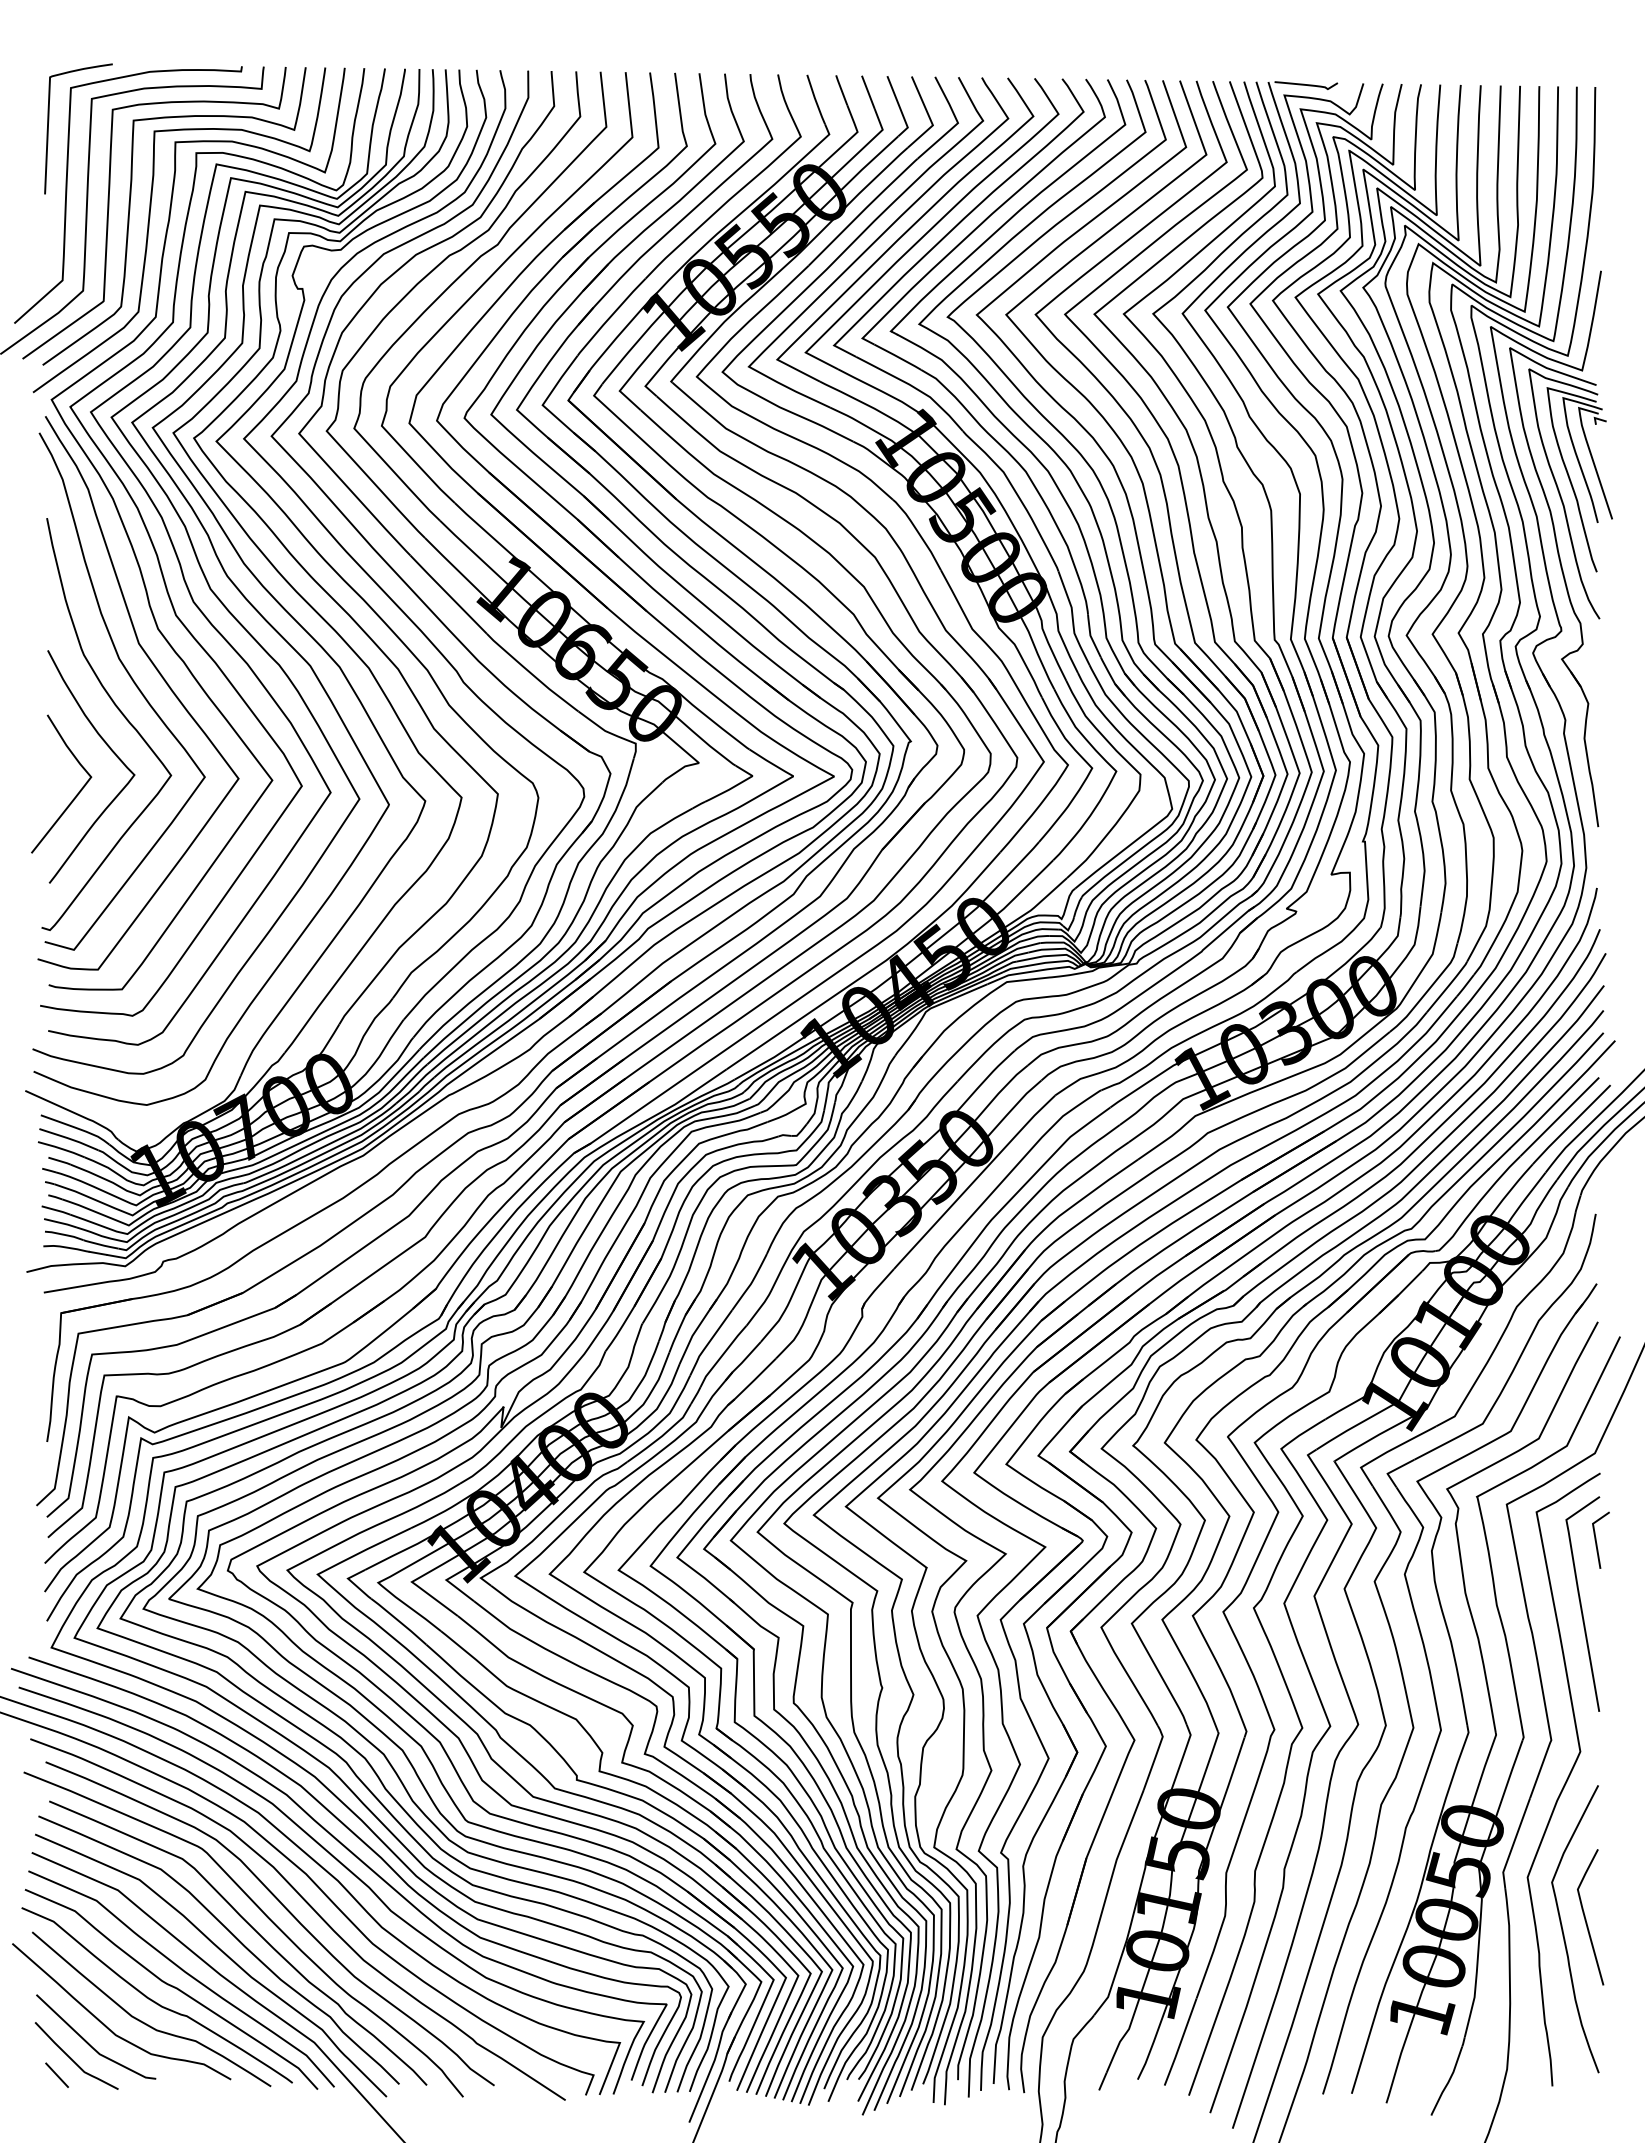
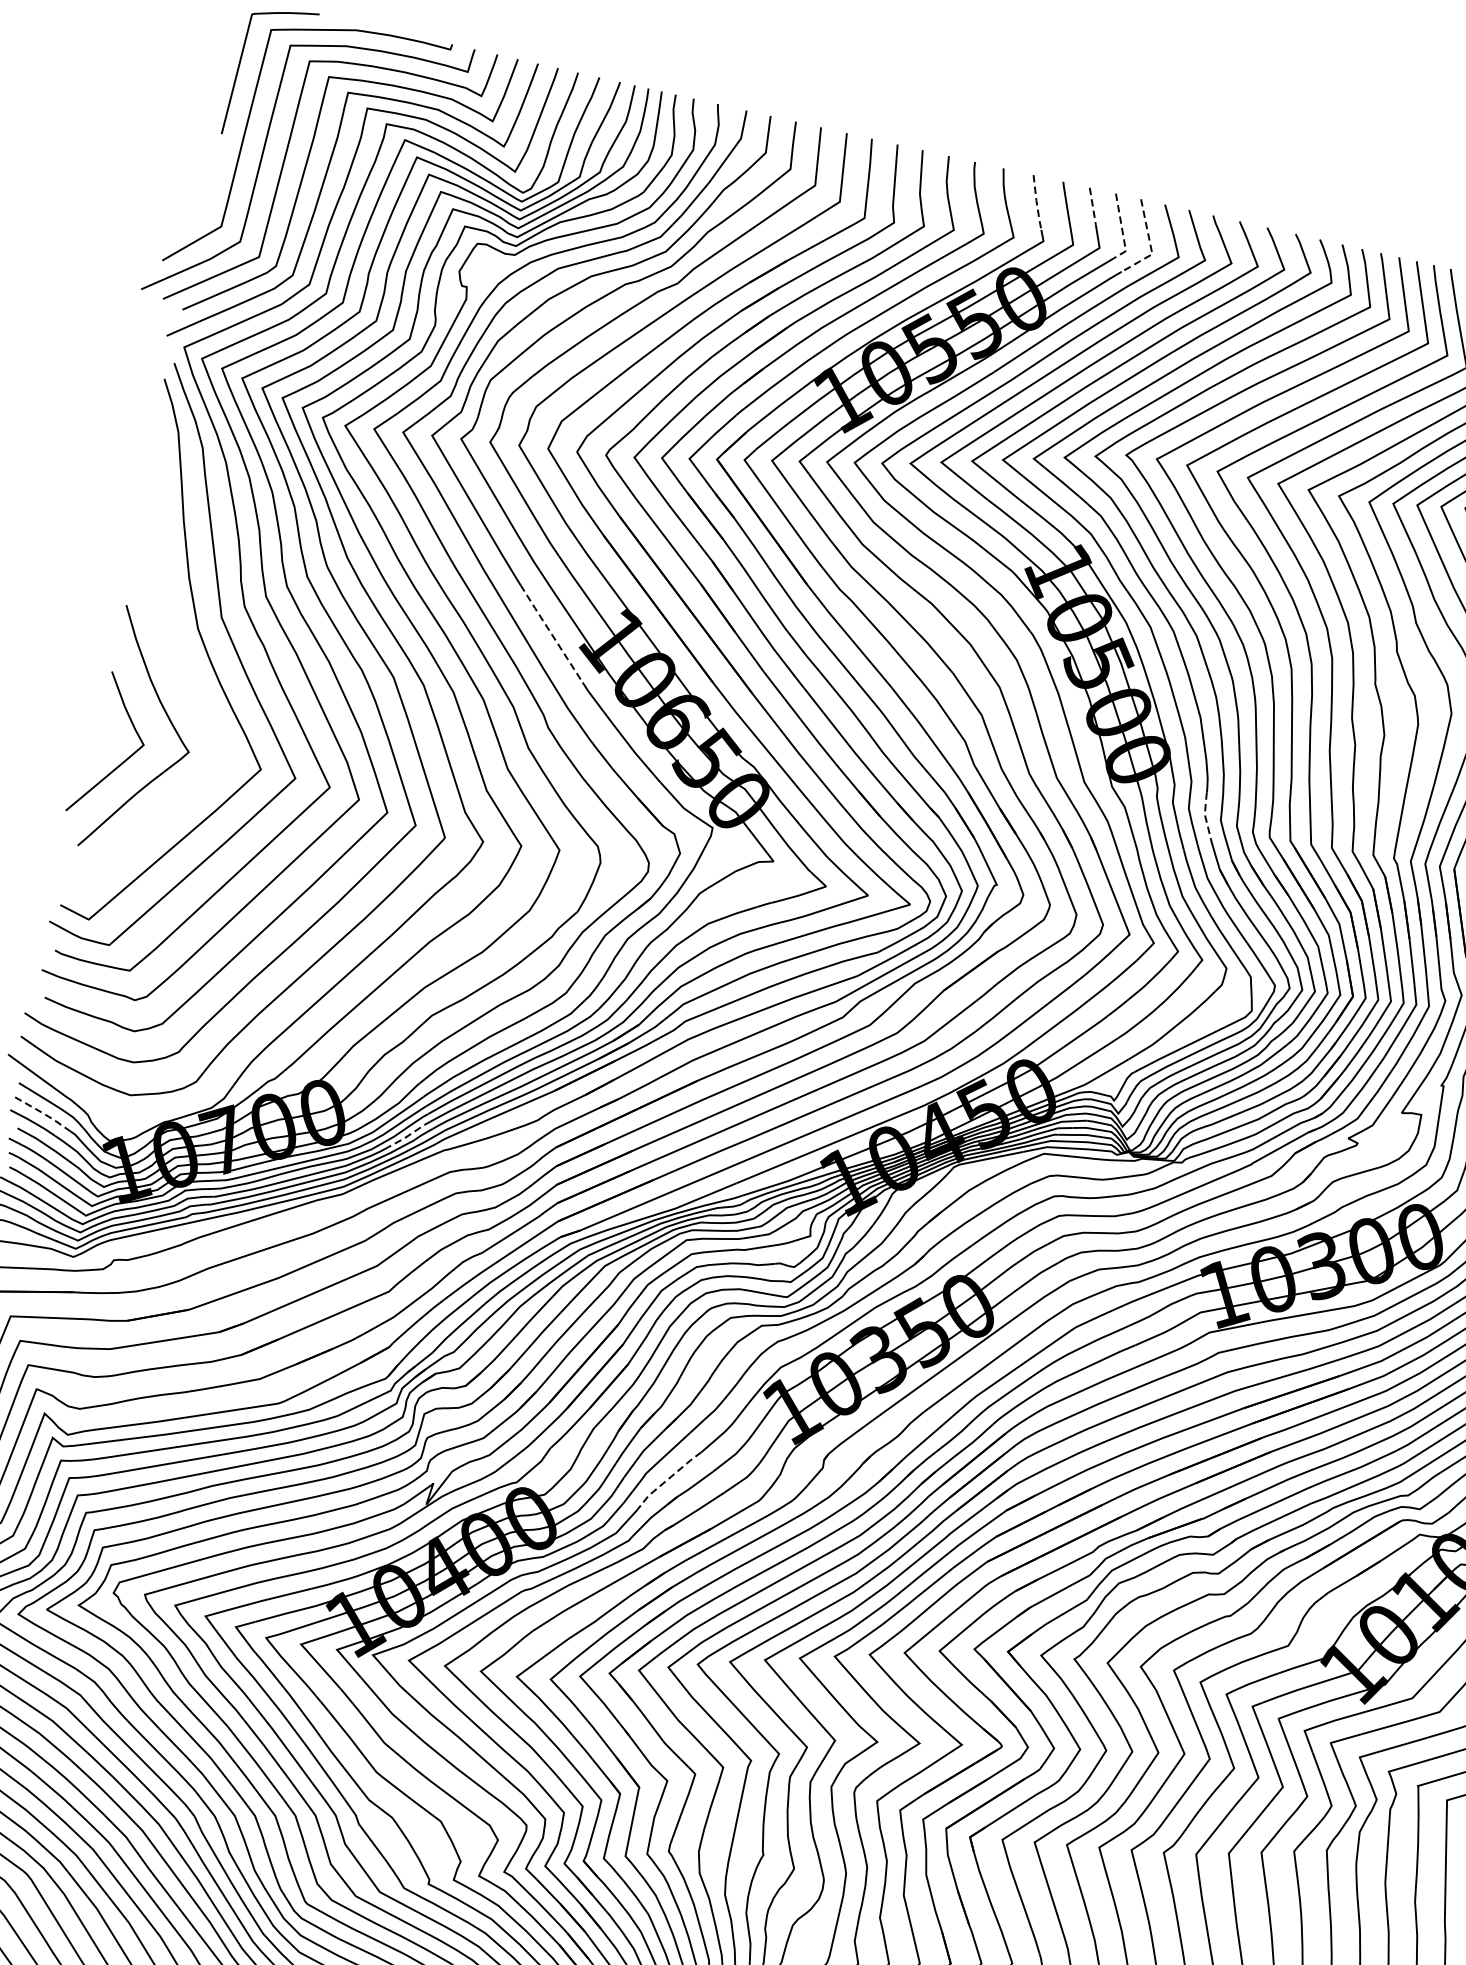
line: (868, 92) -> (1092, 206), solid -> dashed
line: (815, 100) -> (1036, 203), solid -> dashed
line: (900, 108) -> (1122, 229), solid -> dashed
line: (929, 117) -> (1150, 245), solid -> dashed
line: (448, 594) -> (551, 633), solid -> dashed
line: (1090, 636) -> (1204, 815), solid -> dashed
curve: (121, 714) -> (188, 687), removed
line: (414, 1087) -> (410, 1134), solid -> dashed
line: (69, 1138) -> (43, 1113), solid -> dashed
line: (721, 1356) -> (668, 1478), solid -> dashed

